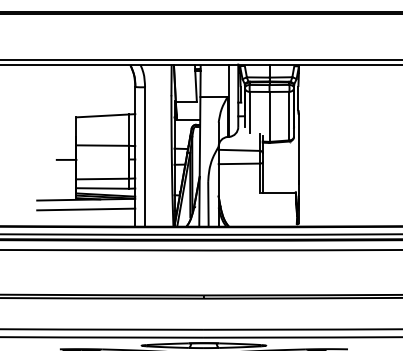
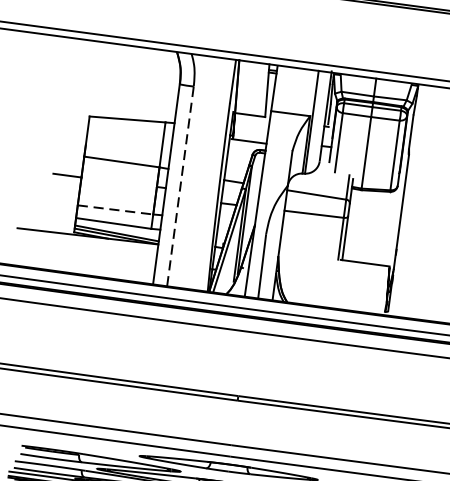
line: (145, 156) -> (181, 185), solid -> dashed
line: (103, 179) -> (116, 210), solid -> dashed
line: (86, 209) -> (86, 250), removed

